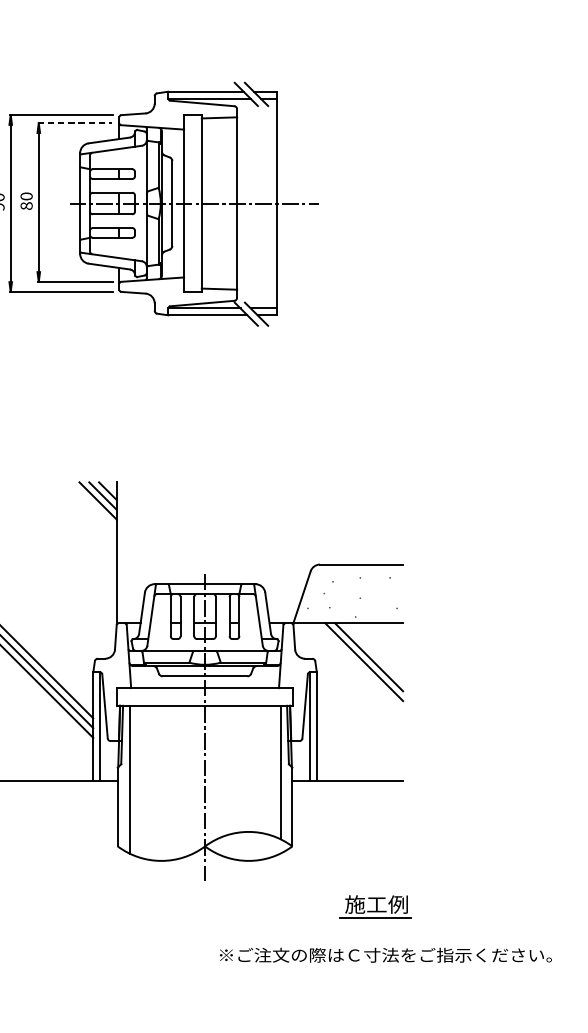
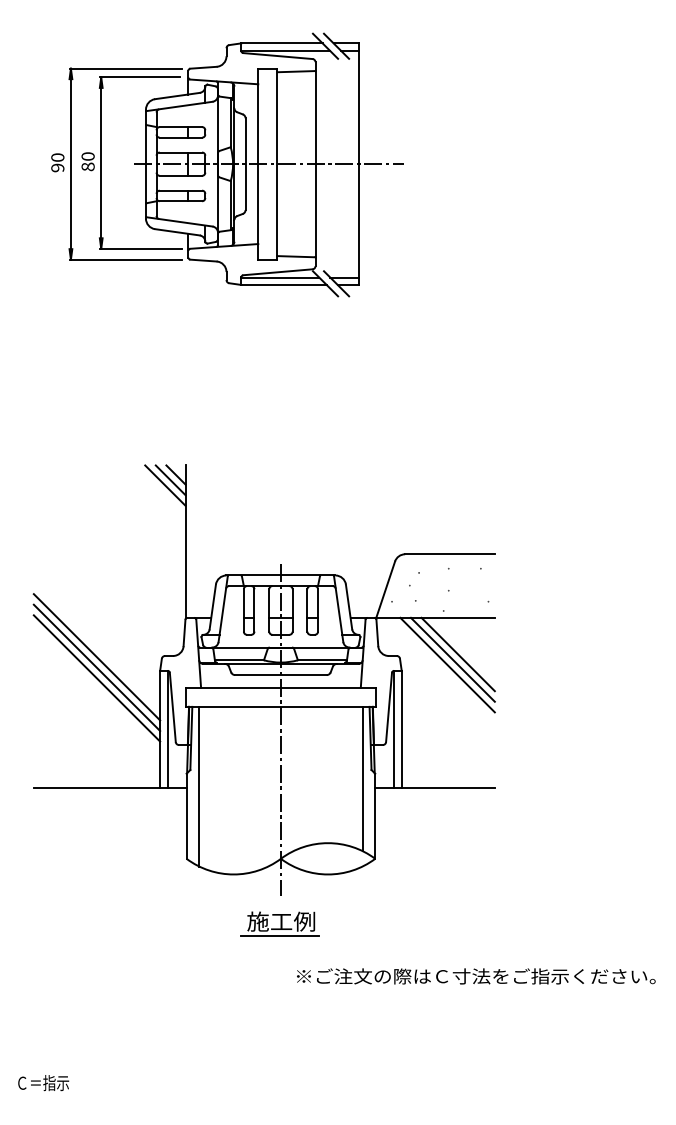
line: (74, 123) -> (139, 77), dashed -> solid
line: (359, 666) -> (447, 664), added
part: (374, 906) -> (279, 923), moved

